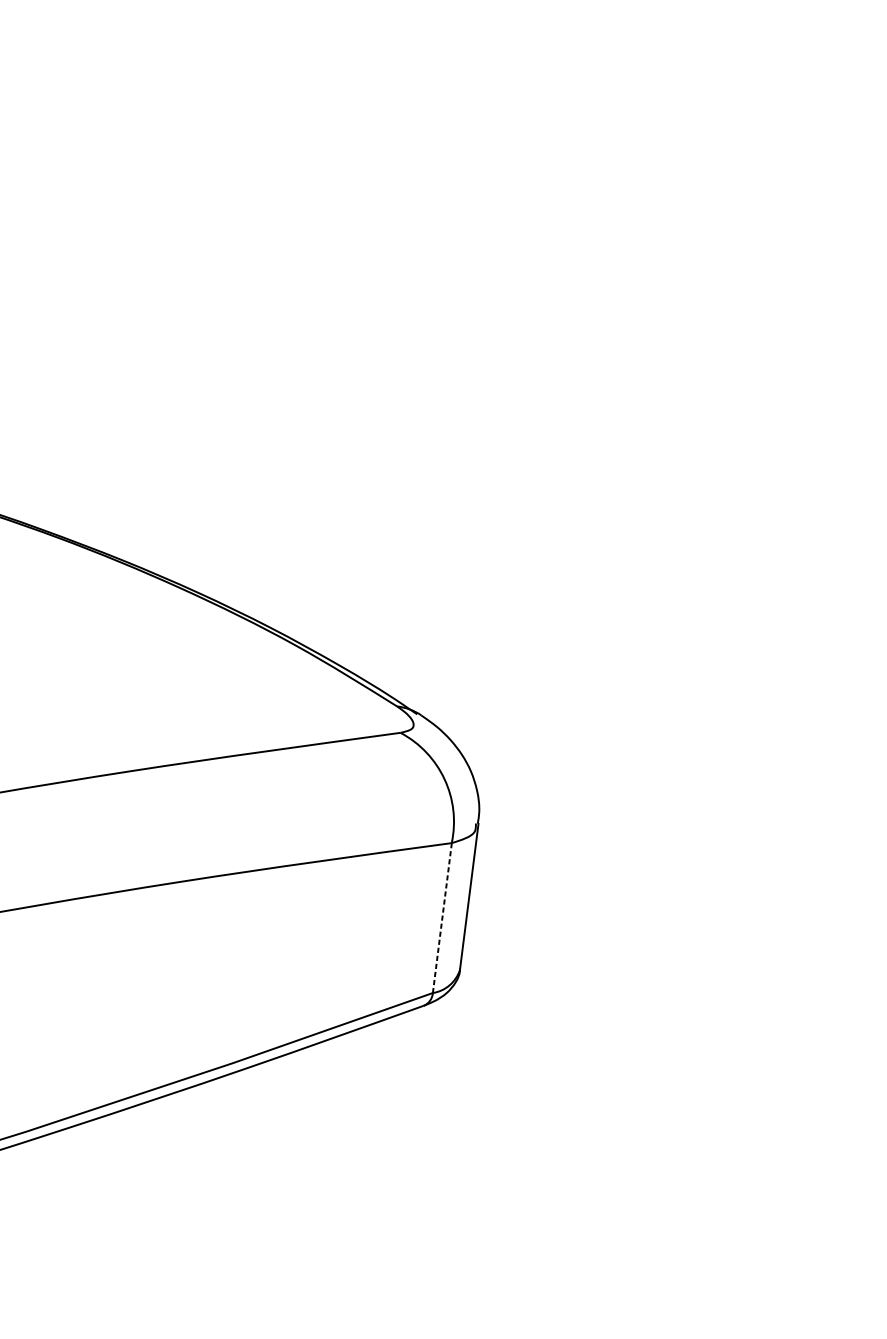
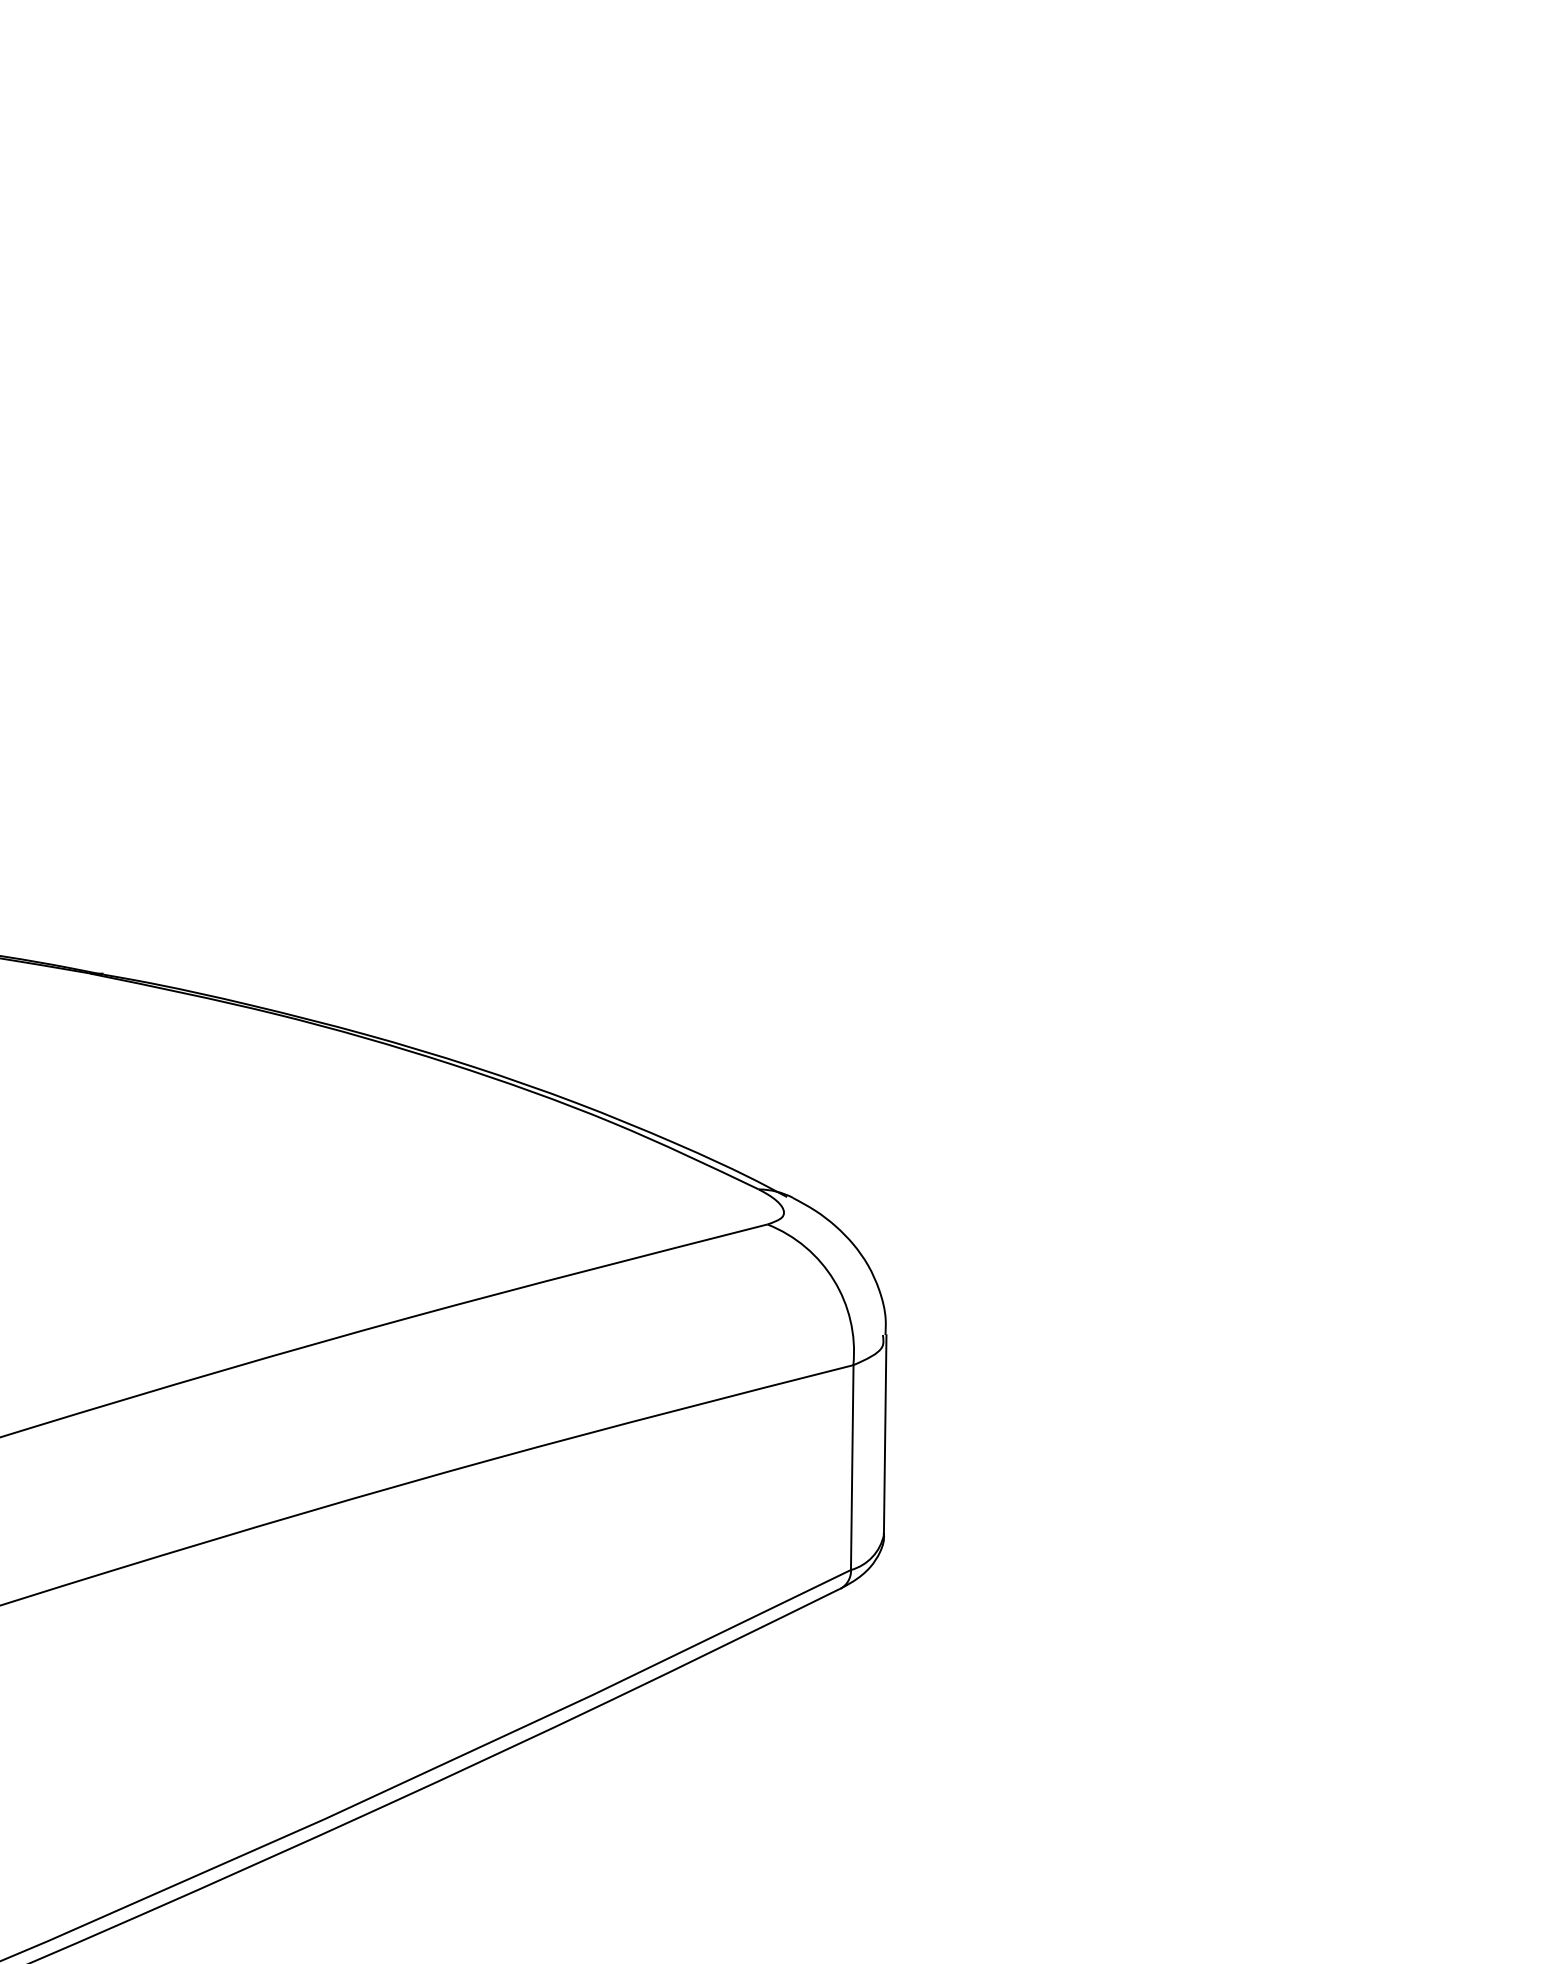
line: (442, 918) -> (852, 1468), dashed -> solid

